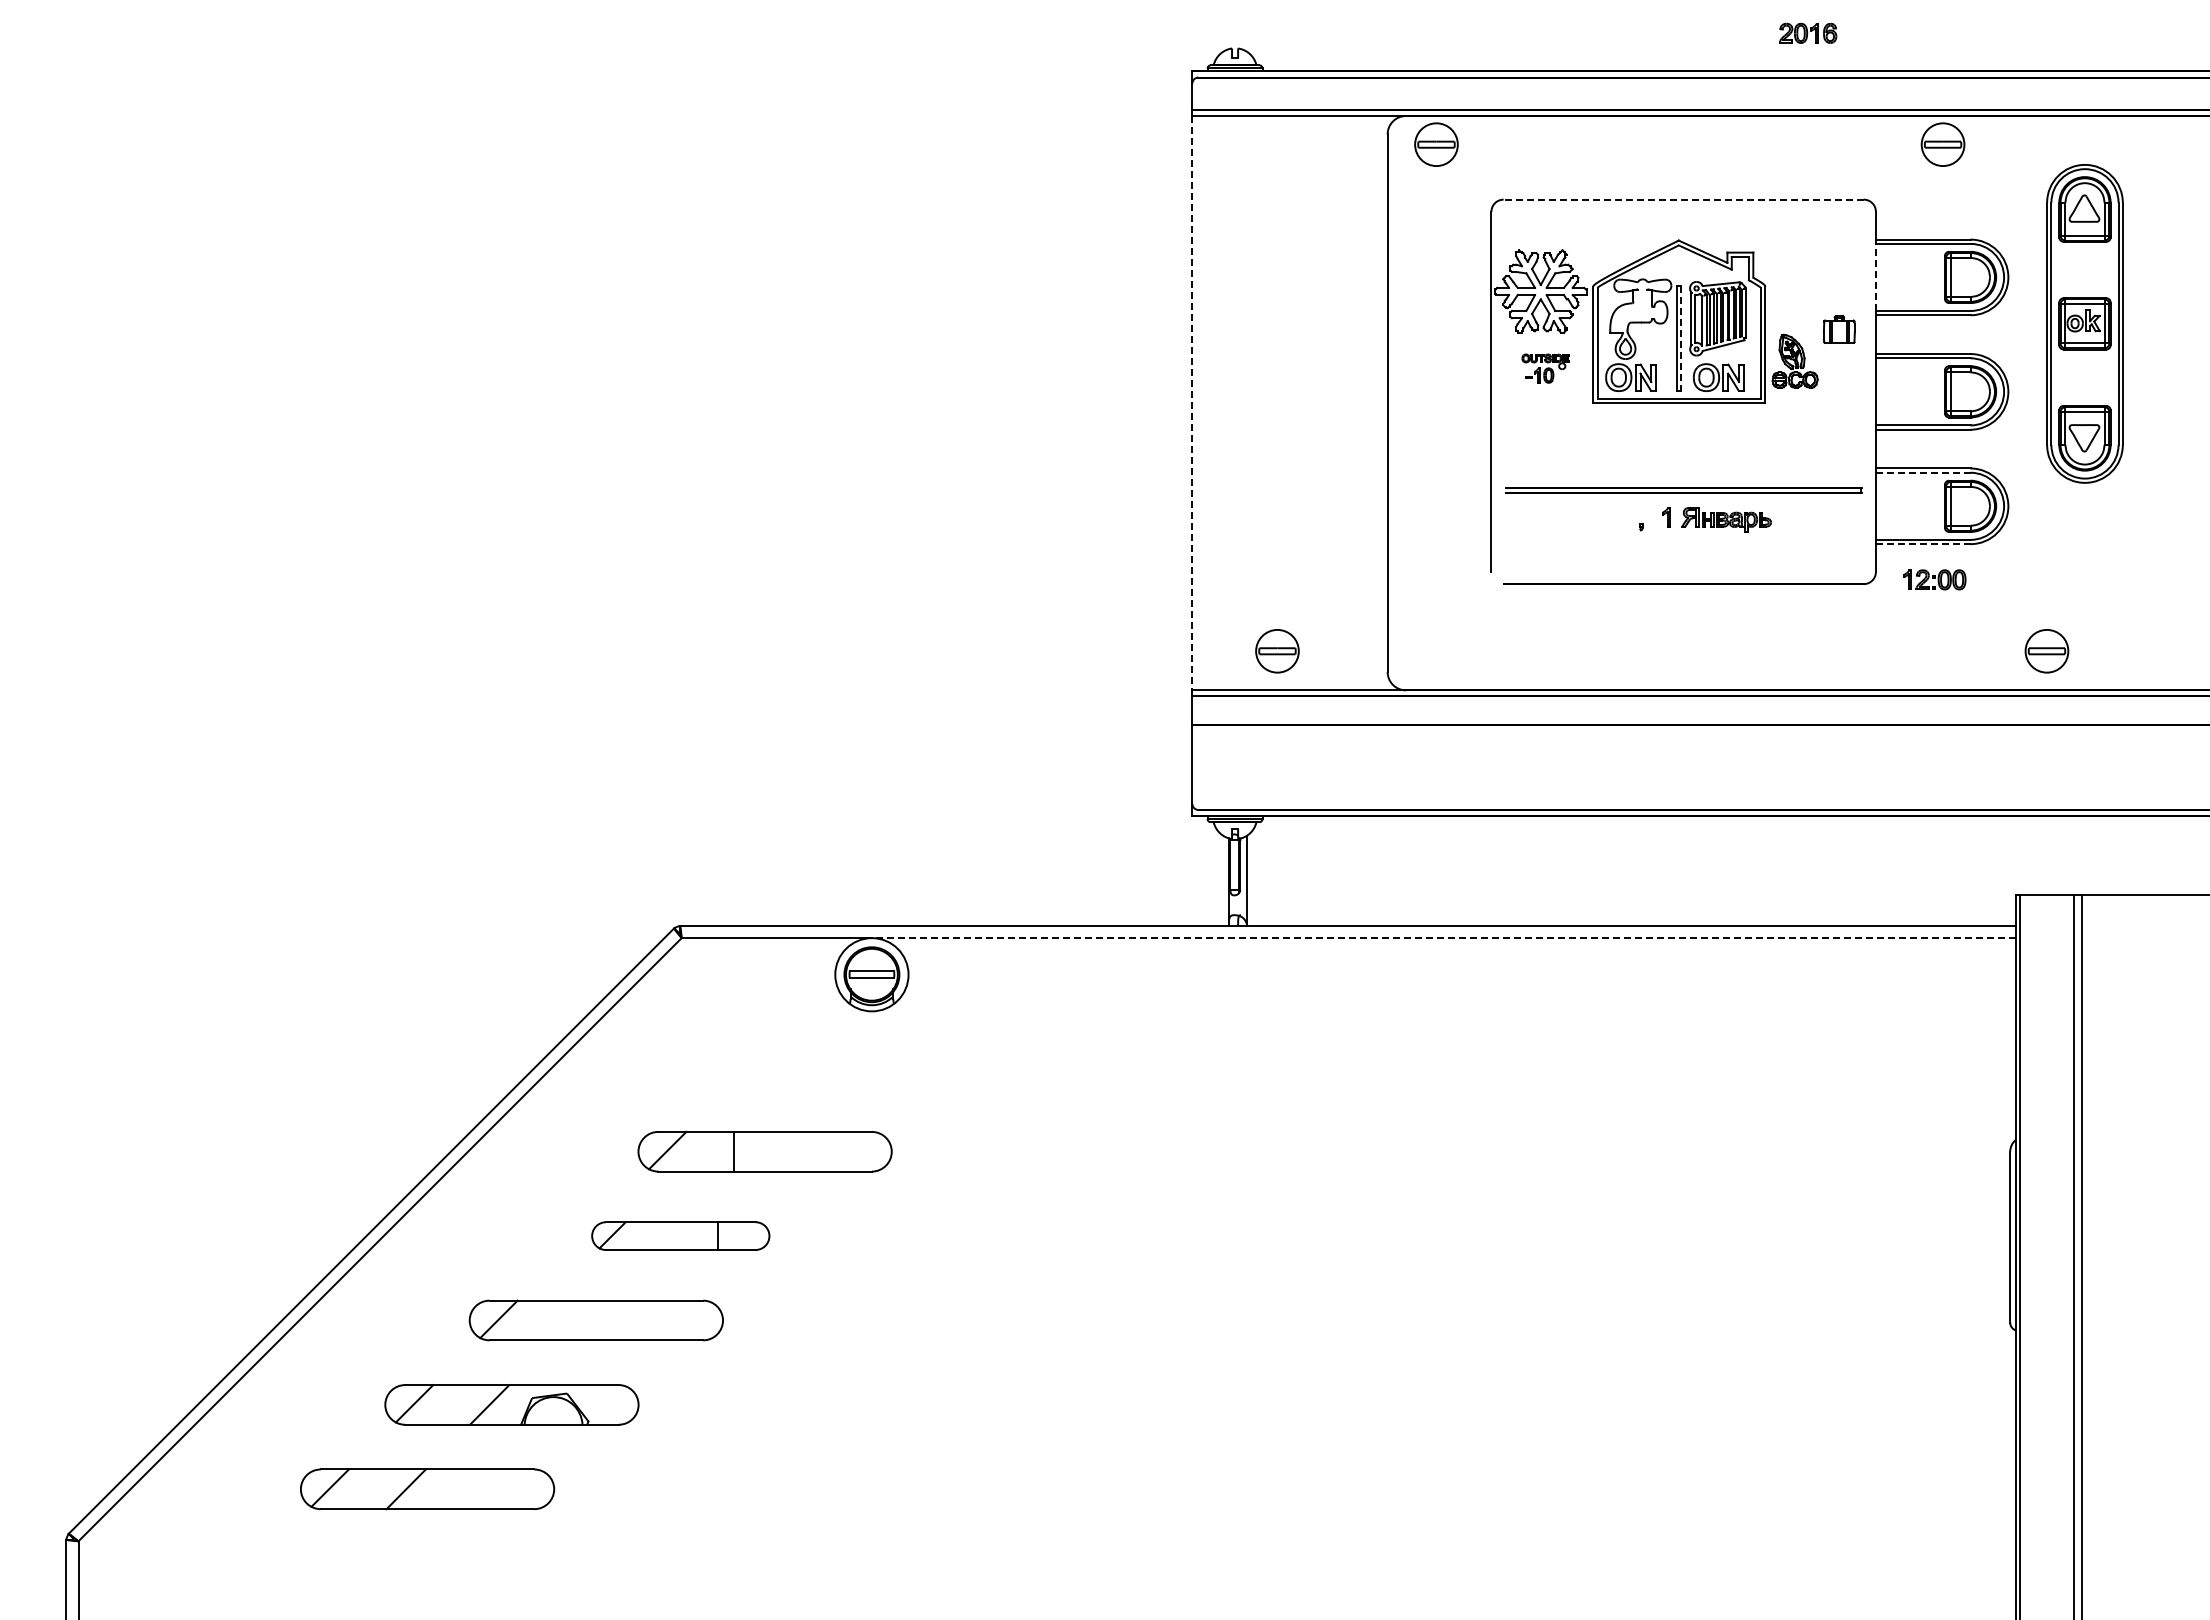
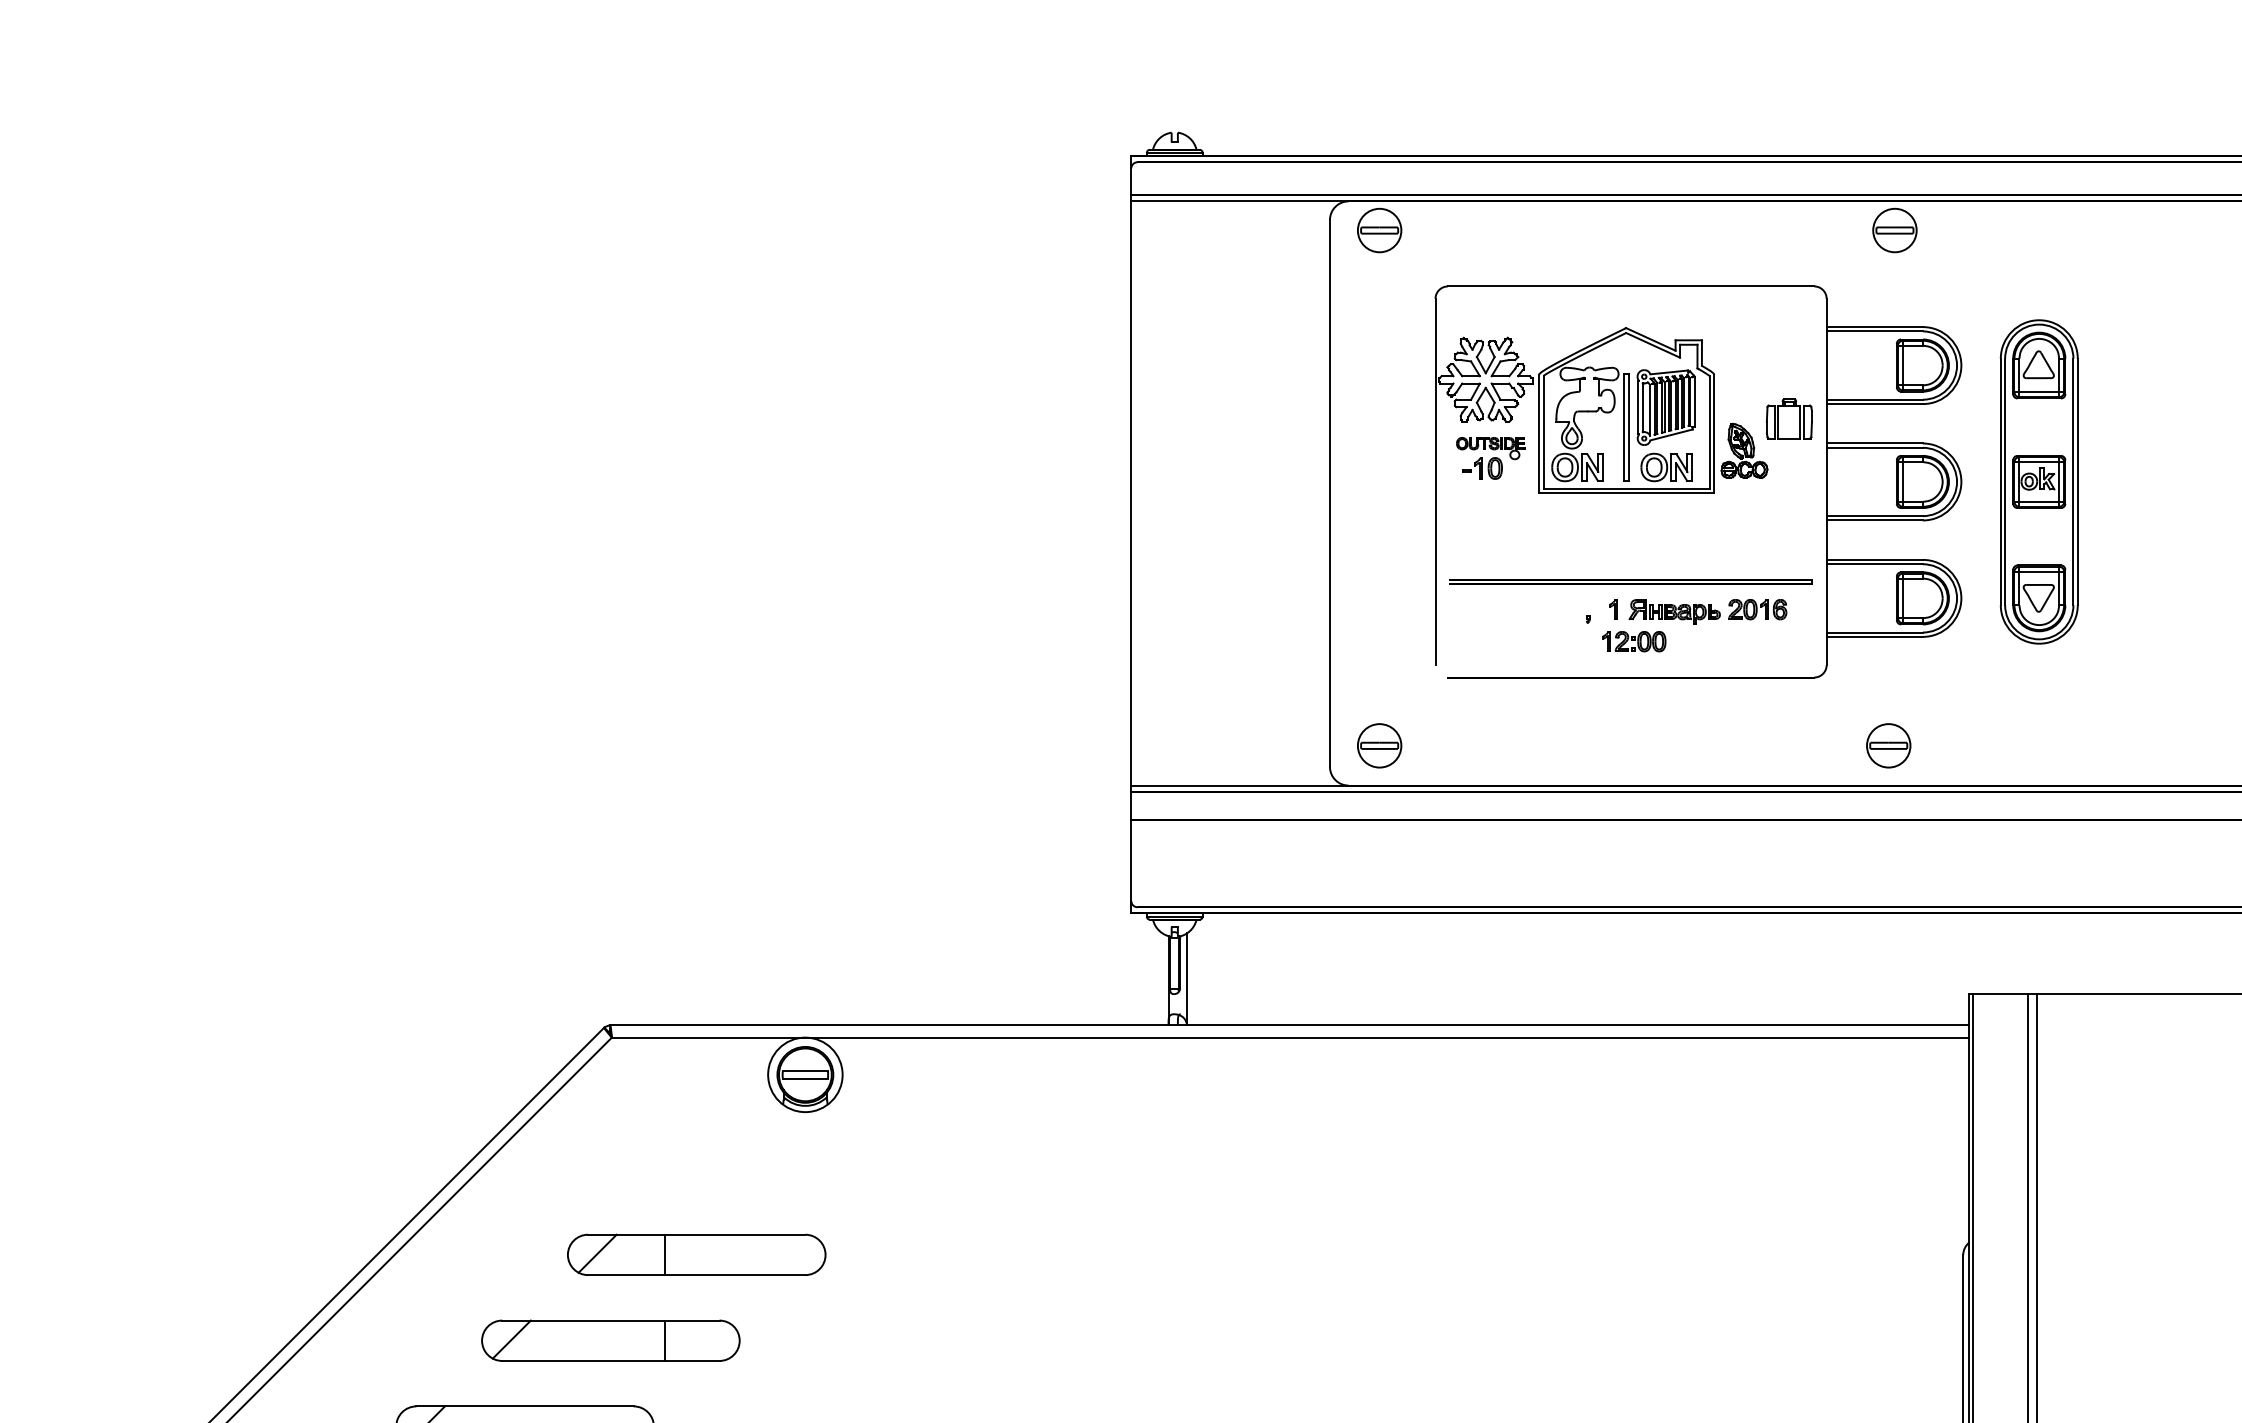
part: (1808, 32) -> (1758, 608), moved
line: (1683, 199) -> (1630, 286), dashed -> solid
line: (1875, 277) -> (1826, 365), dashed -> solid
part: (2084, 323) -> (2038, 481), moved
part: (1839, 329) -> (1789, 418), size x1.43
line: (1681, 338) -> (1628, 427), dashed -> solid
part: (1545, 368) -> (1490, 458), size x1.43
line: (1192, 403) -> (1131, 493), dashed -> solid
line: (1923, 472) -> (1875, 563), dashed -> solid
line: (1923, 544) -> (1875, 637), dashed -> solid
part: (1934, 579) -> (1633, 641), moved
part: (1277, 651) -> (1379, 746), moved
part: (2046, 651) -> (1888, 746), moved
line: (1443, 938) -> (1386, 1038), dashed -> solid
part: (680, 1235) -> (610, 1340), size x1.43

